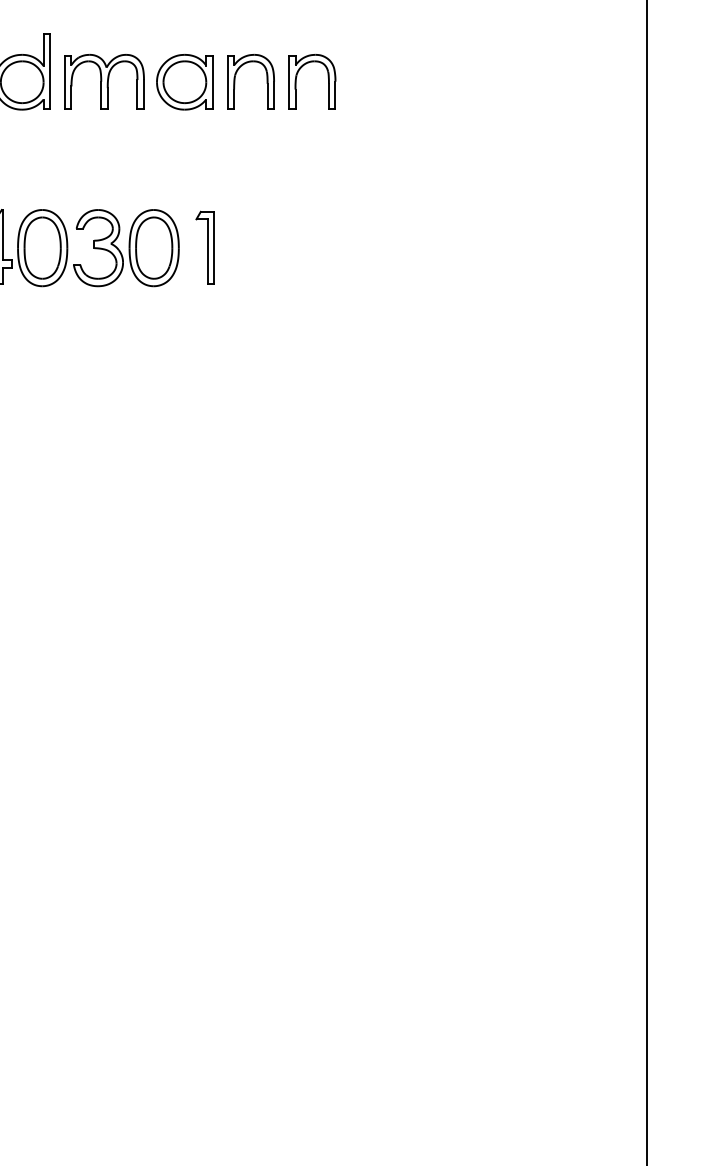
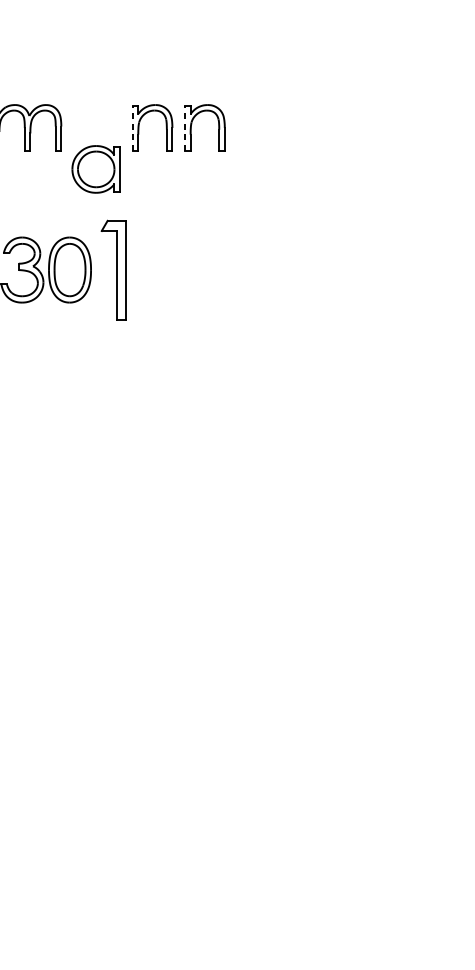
line: (227, 81) -> (132, 127), solid -> dashed
line: (289, 81) -> (185, 127), solid -> dashed
part: (184, 82) -> (95, 169), moved
part: (204, 247) -> (112, 269), size x1.6

